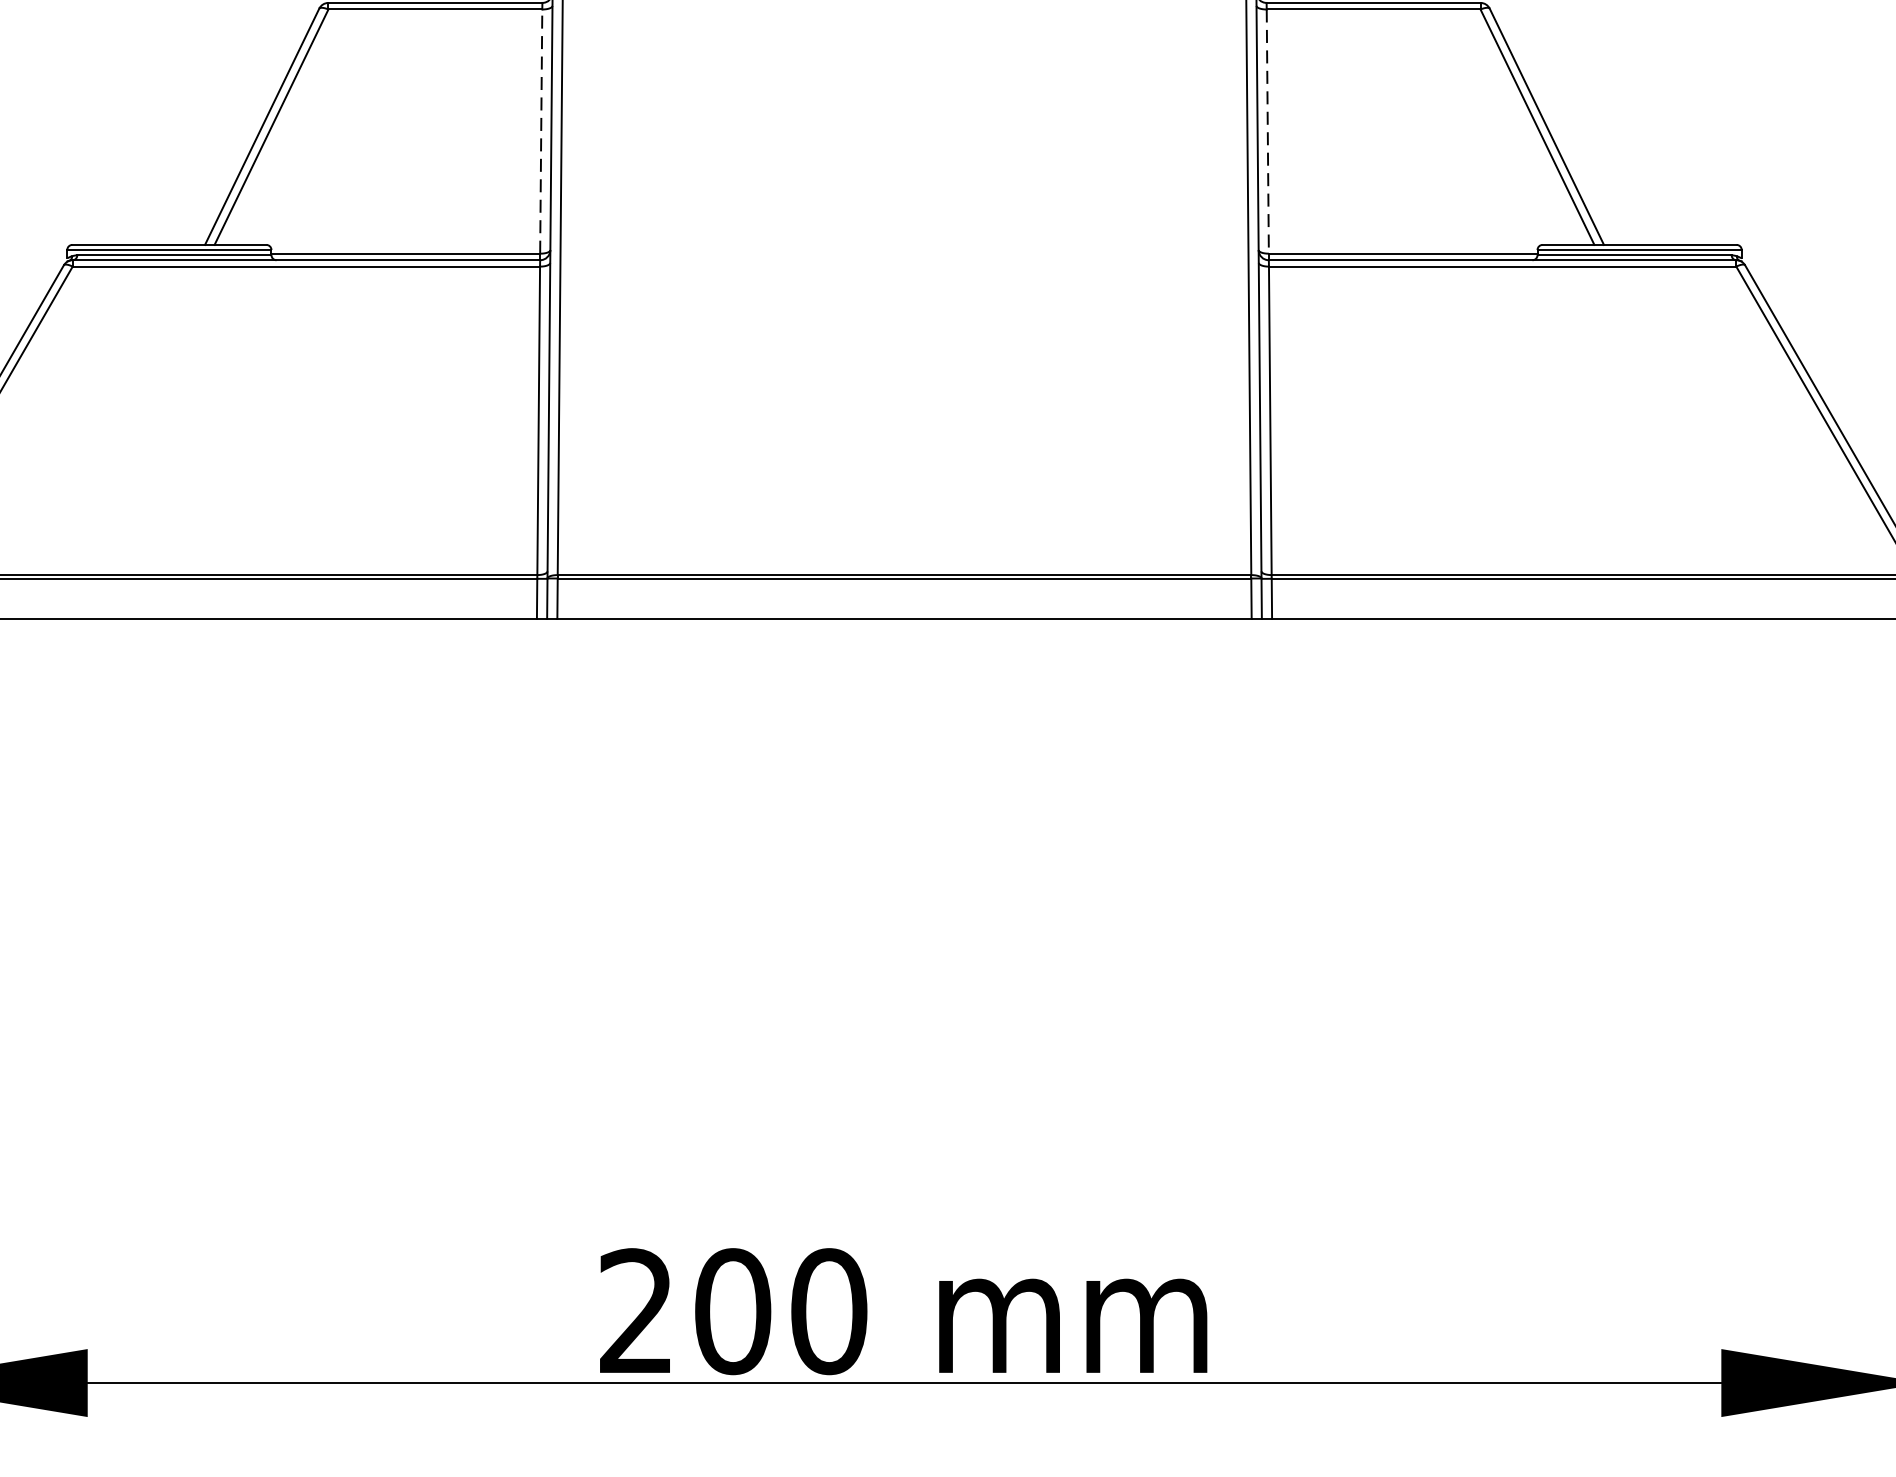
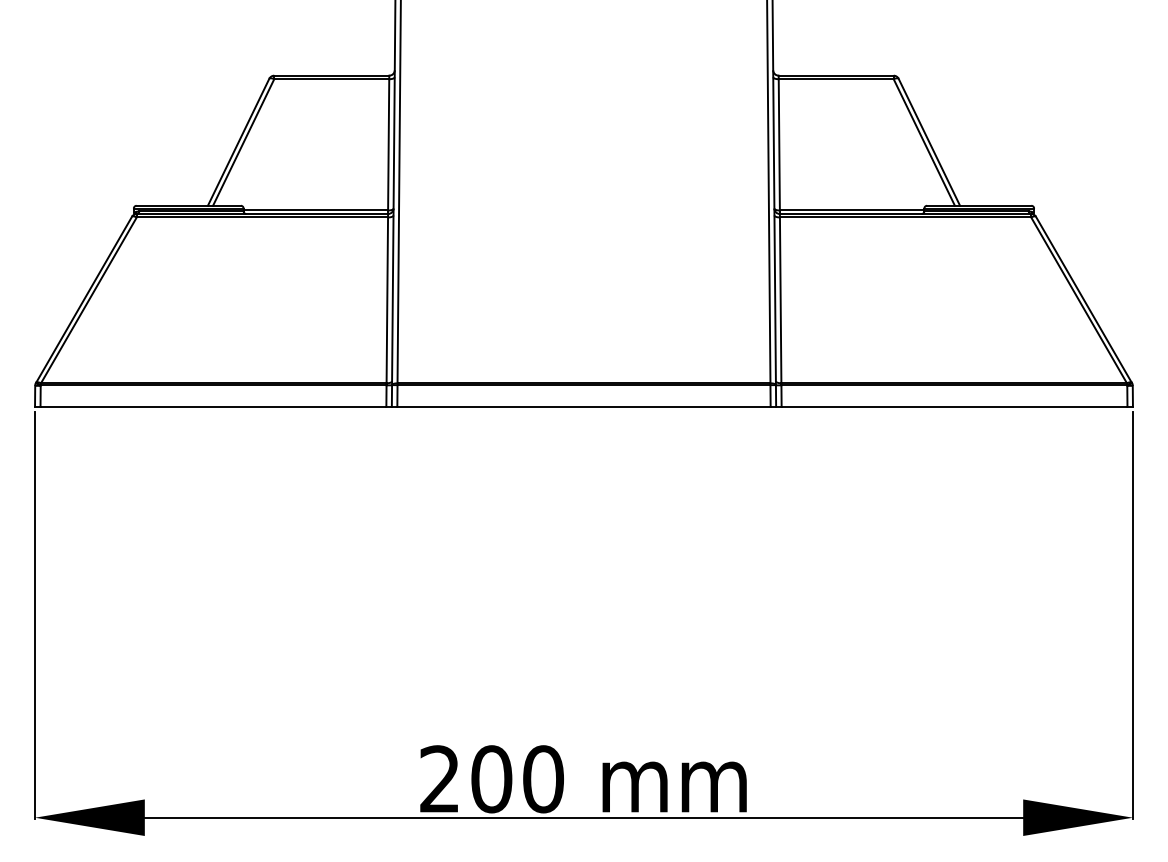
line: (540, 130) -> (388, 144), dashed -> solid
line: (1268, 130) -> (779, 144), dashed -> solid

